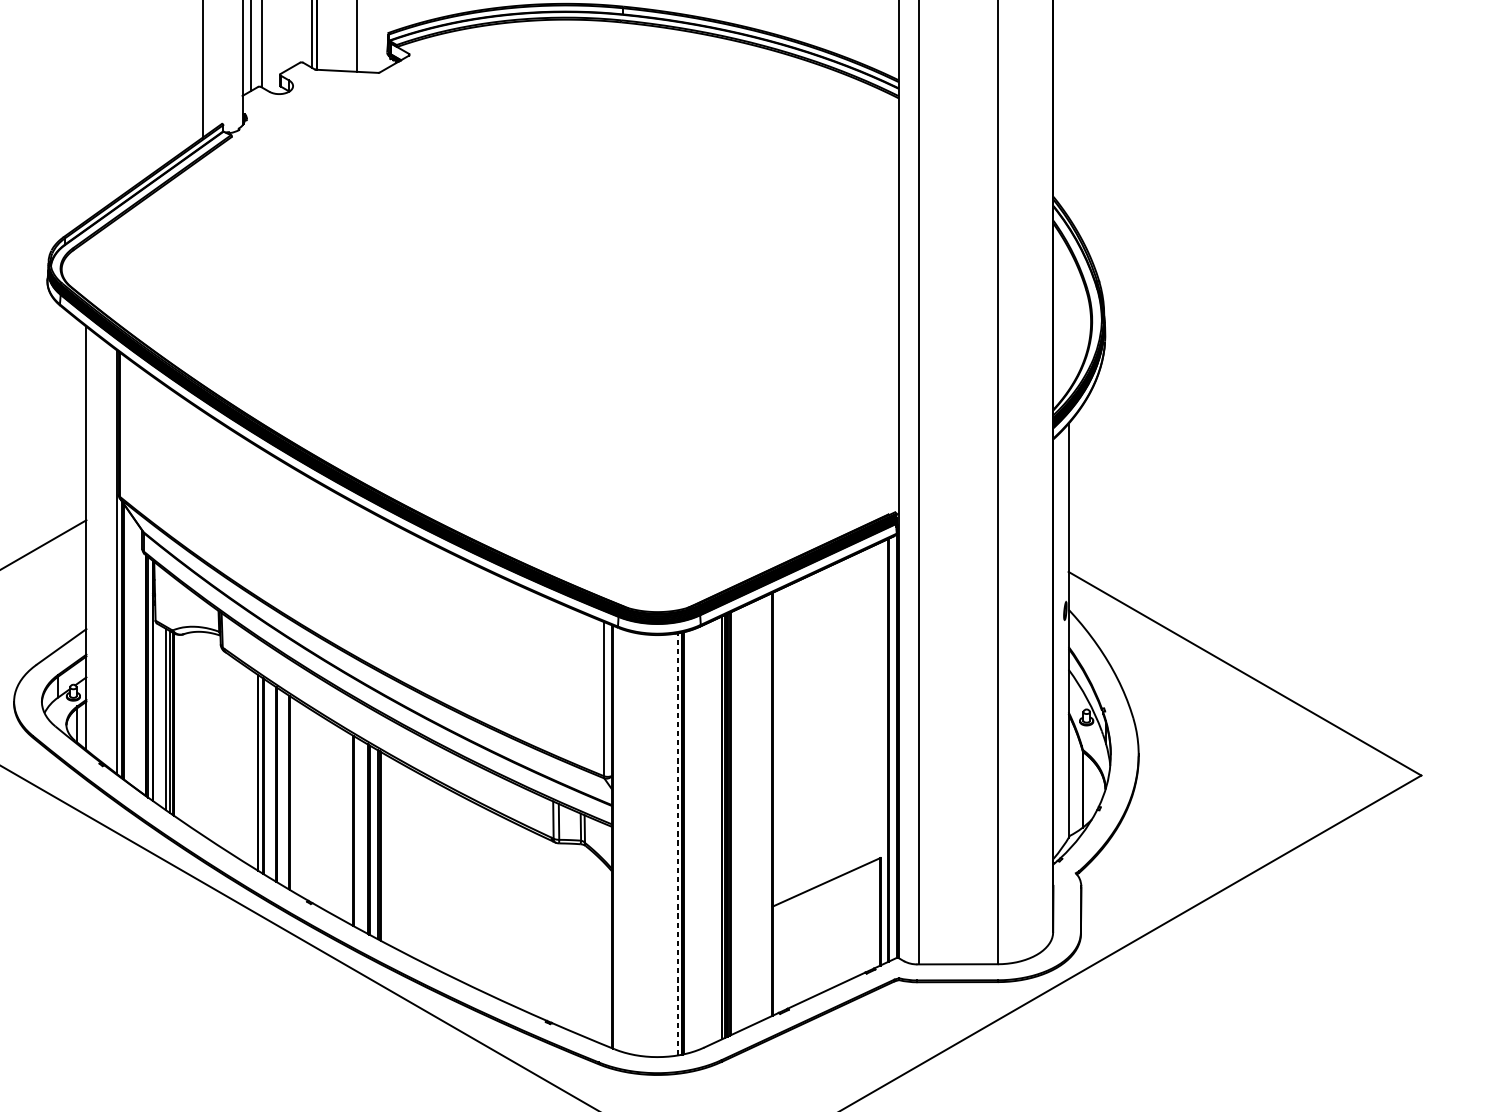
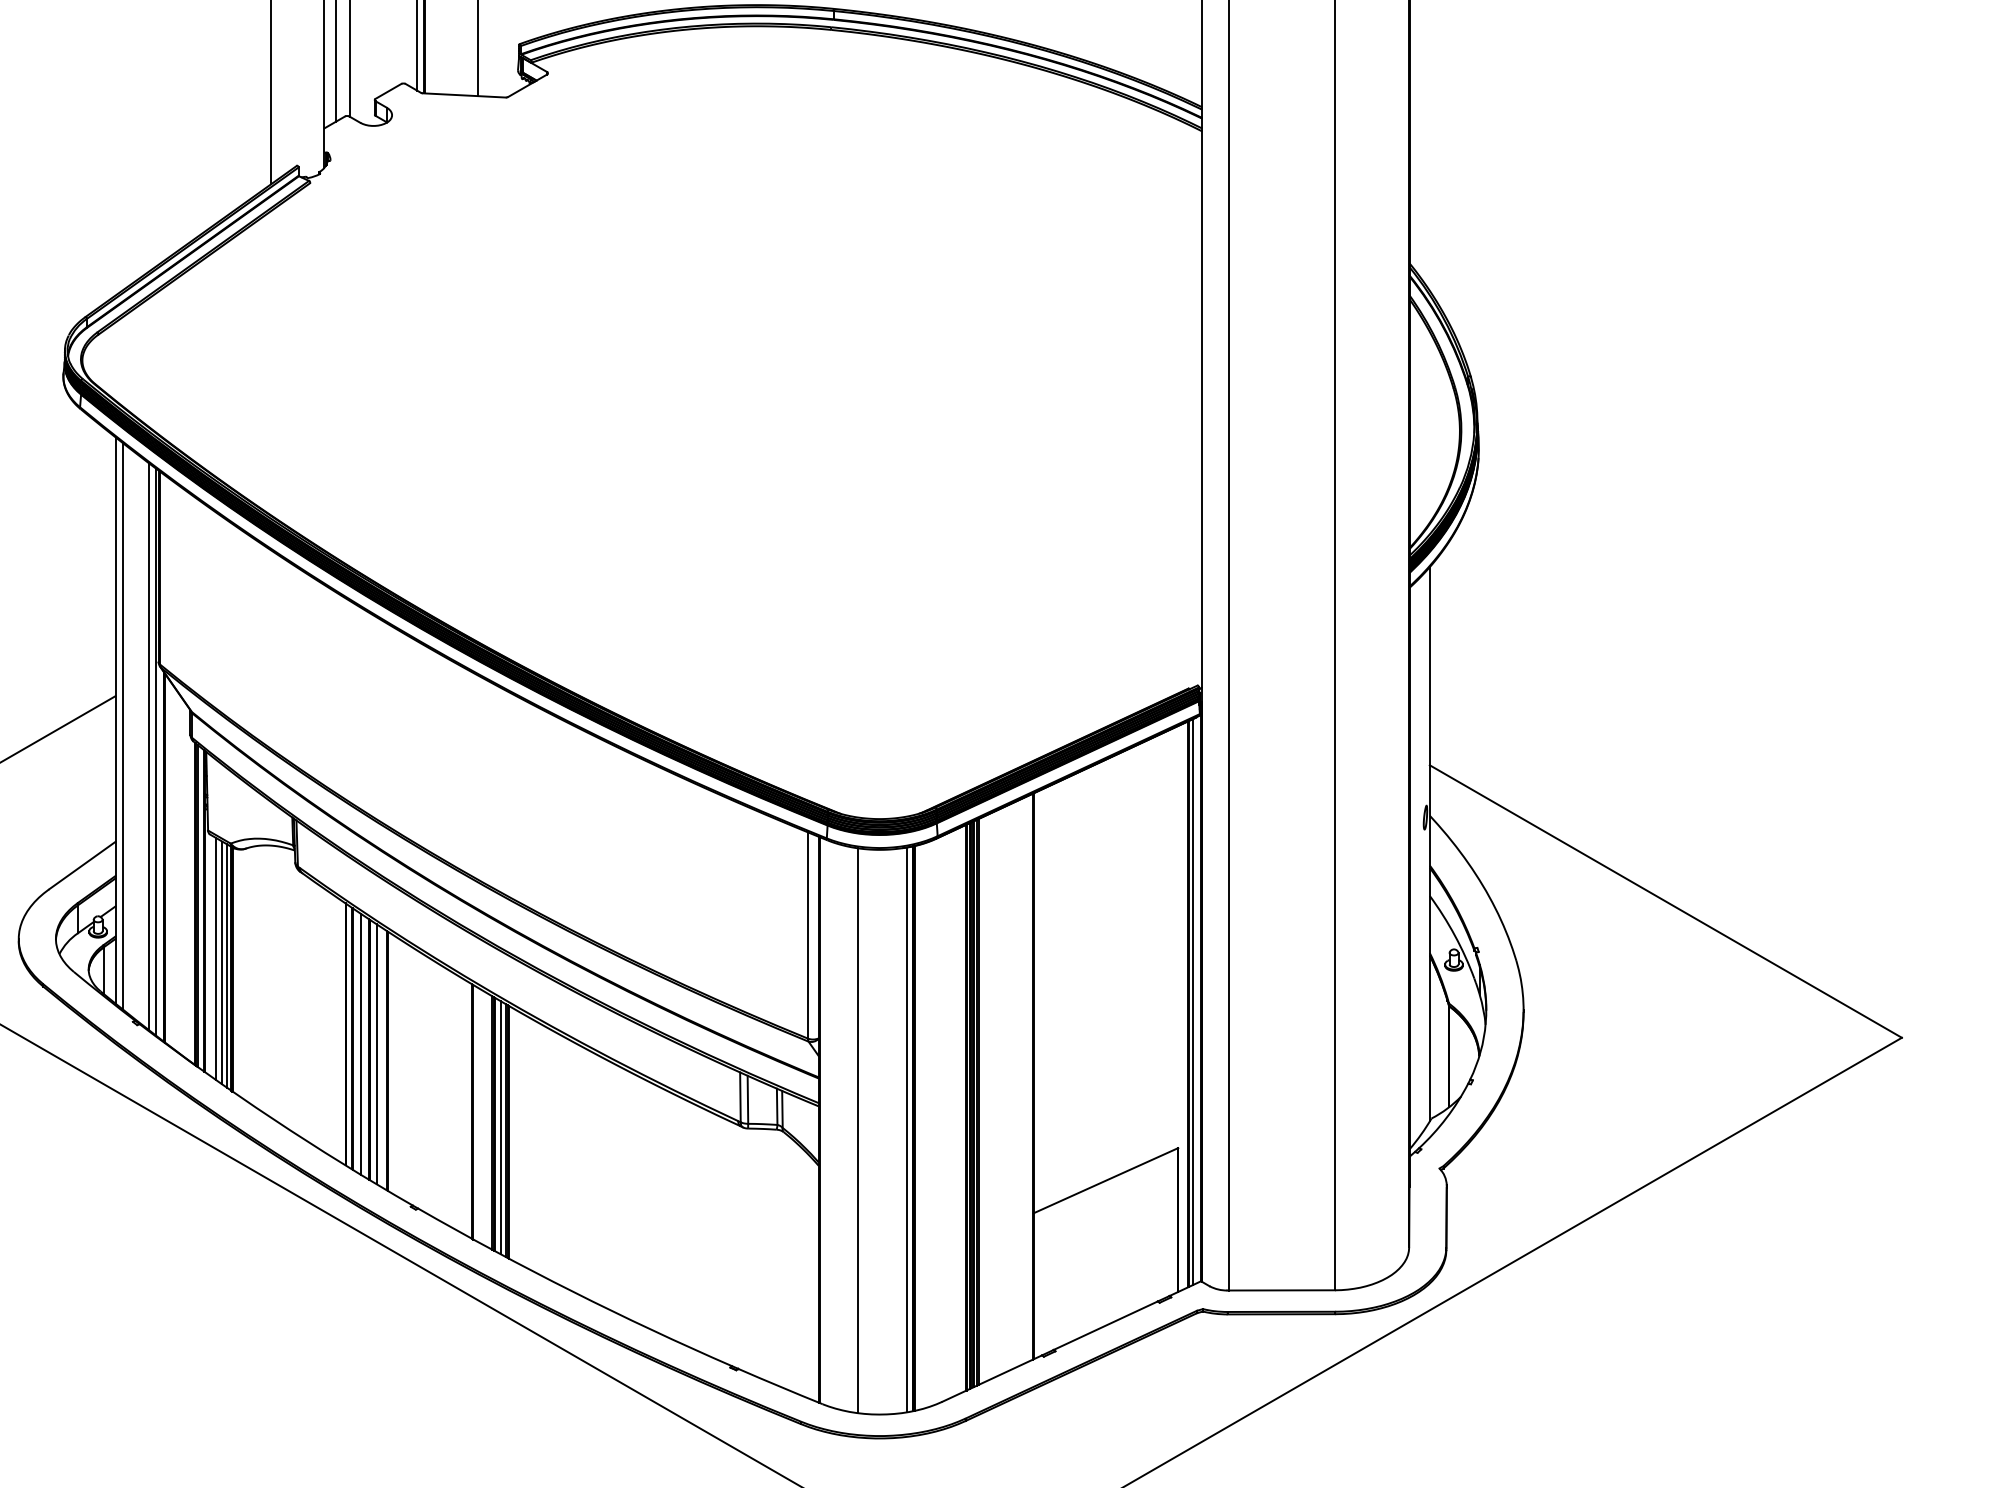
line: (91, 542) -> (122, 725), added
line: (111, 557) -> (149, 746), added
line: (161, 716) -> (216, 958), added
line: (891, 749) -> (1192, 1002), added
line: (269, 779) -> (360, 1043), added
line: (281, 788) -> (376, 1054), added
line: (374, 842) -> (500, 1127), added
line: (640, 844) -> (857, 1130), added
line: (677, 844) -> (906, 1129), dashed -> solid

